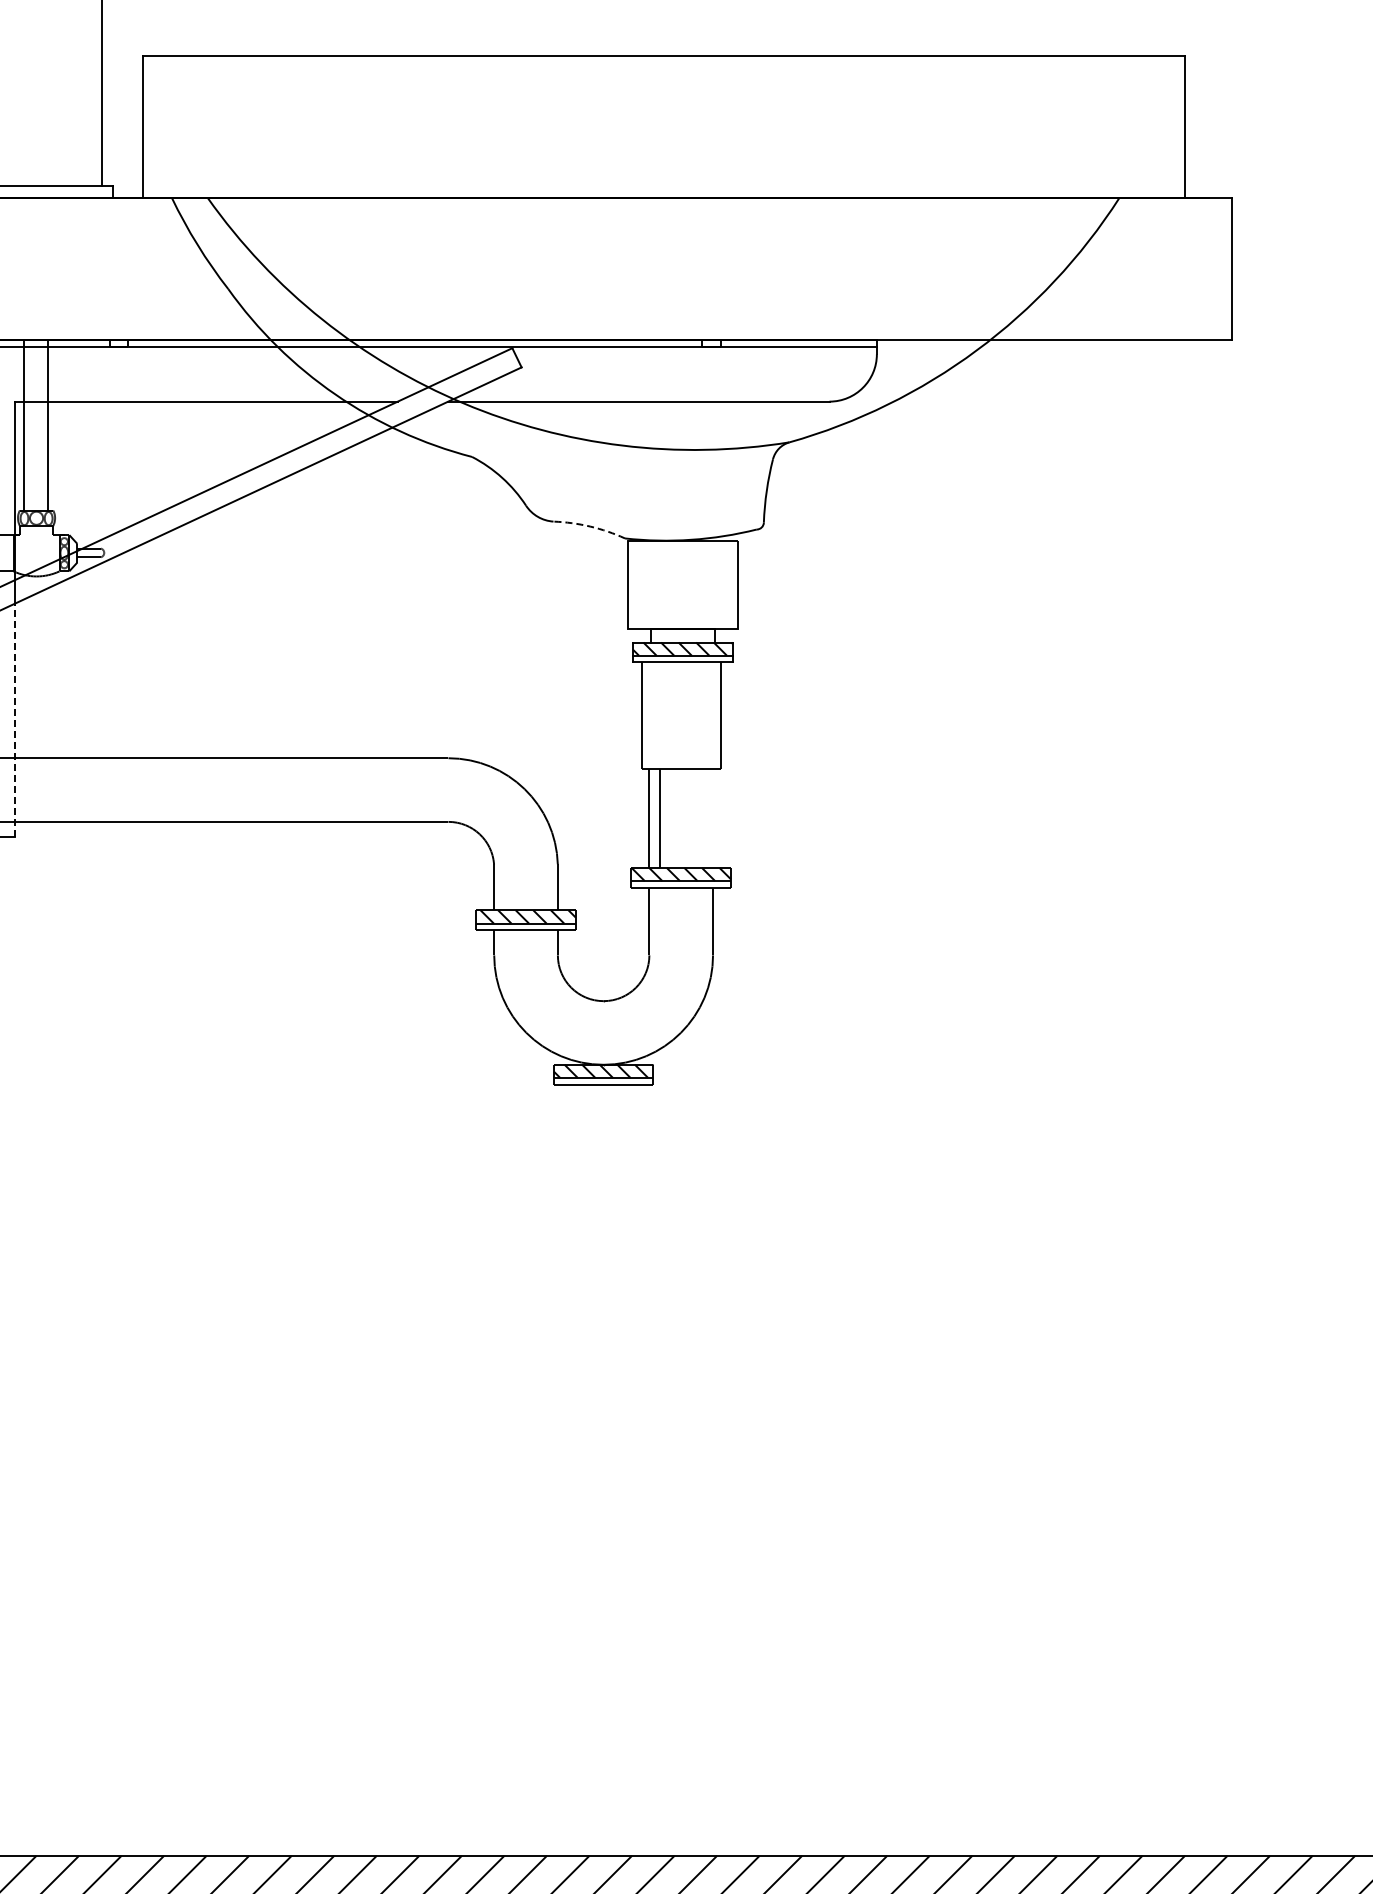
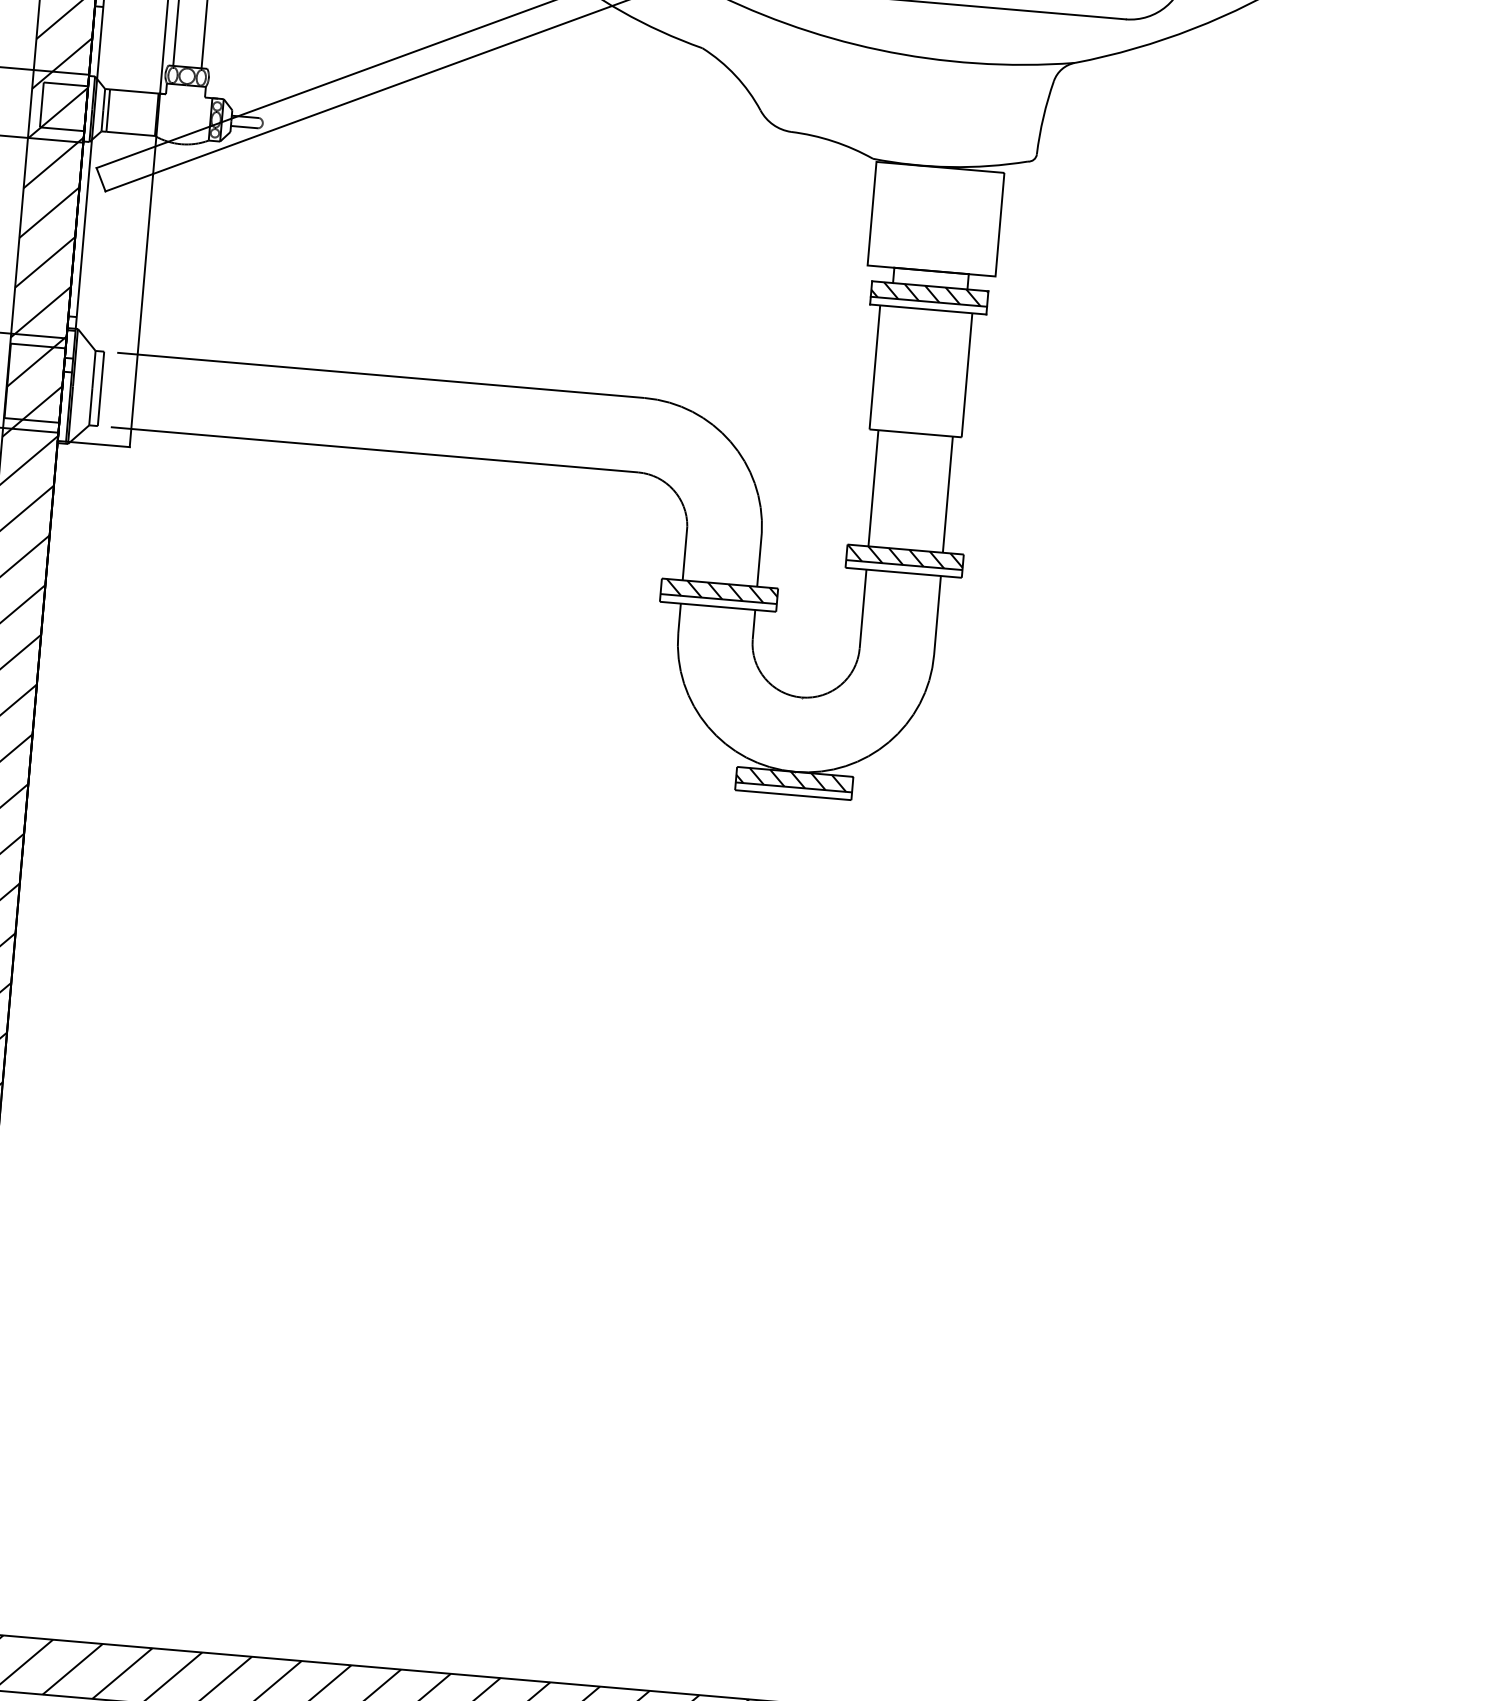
arc: (590, 526) -> (833, 141), dashed -> solid
line: (14, 720) -> (141, 310), dashed -> solid
line: (660, 817) -> (948, 493), moved

